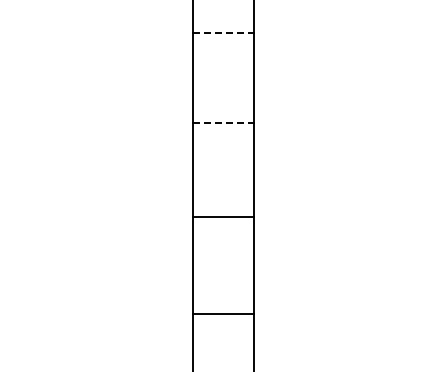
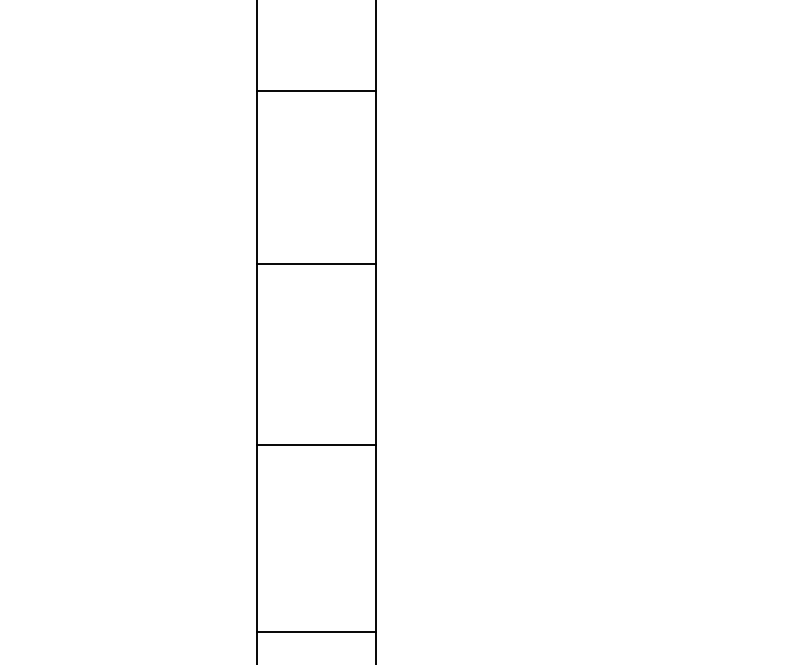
line: (223, 32) -> (316, 90), dashed -> solid
line: (223, 122) -> (316, 263), dashed -> solid

